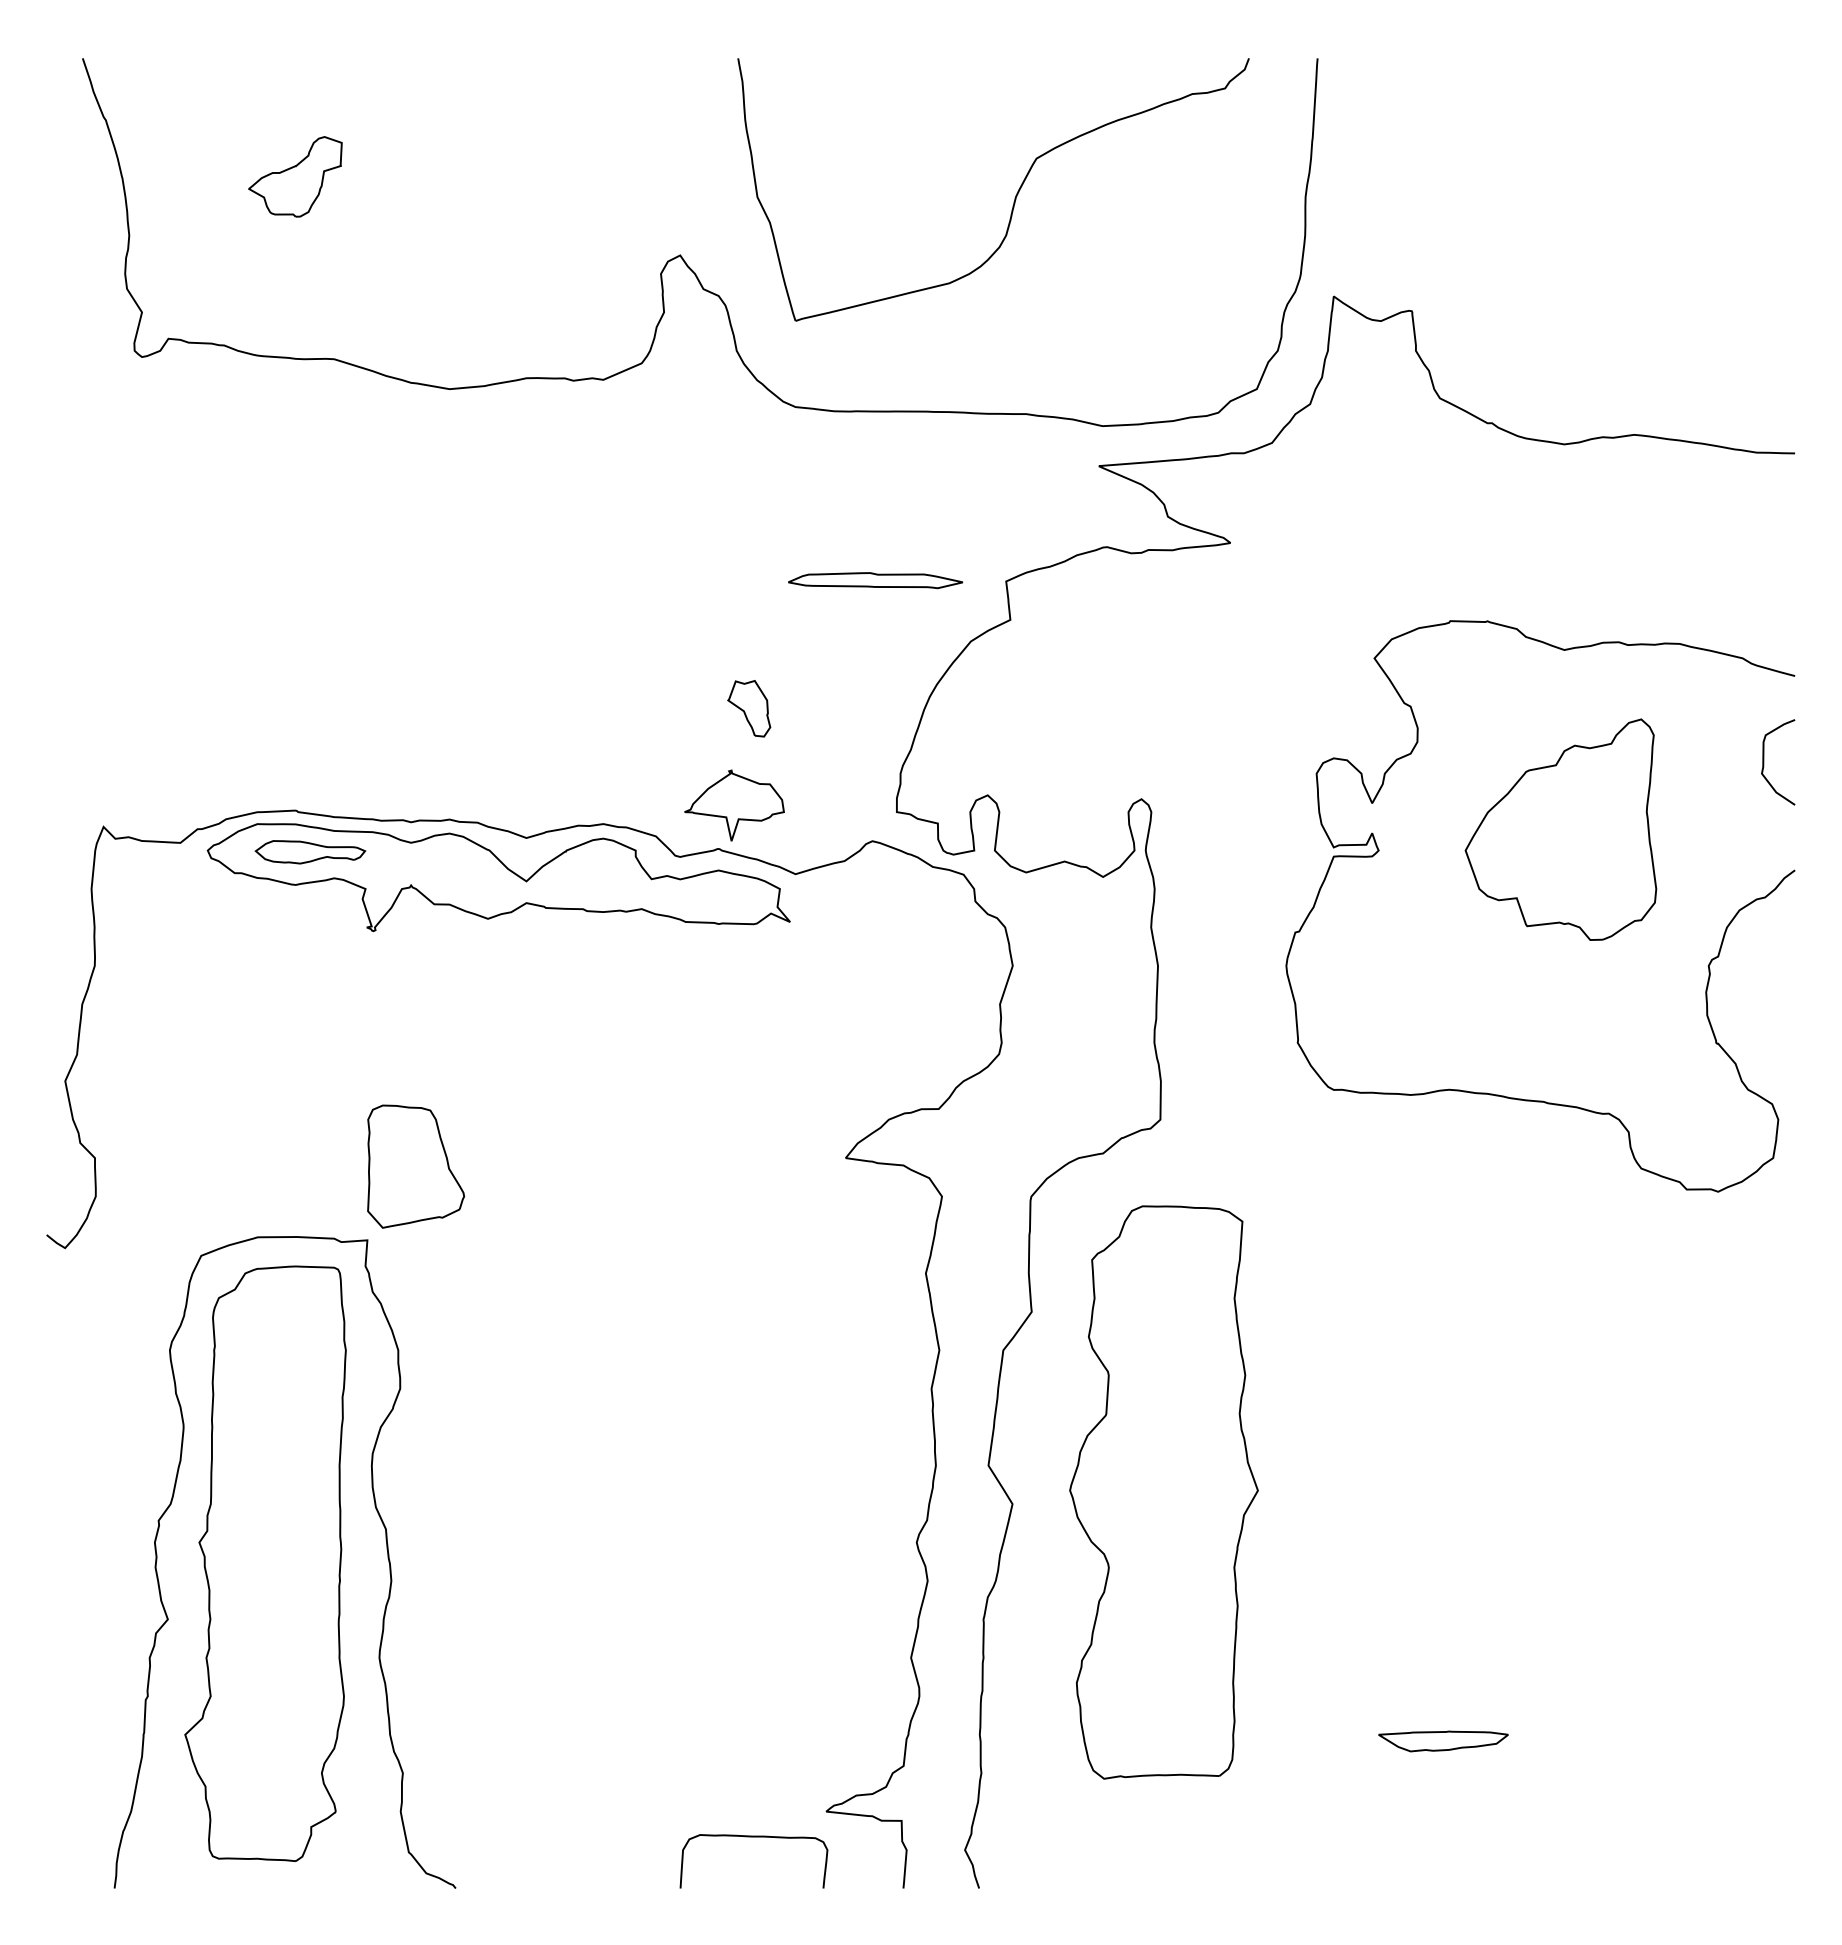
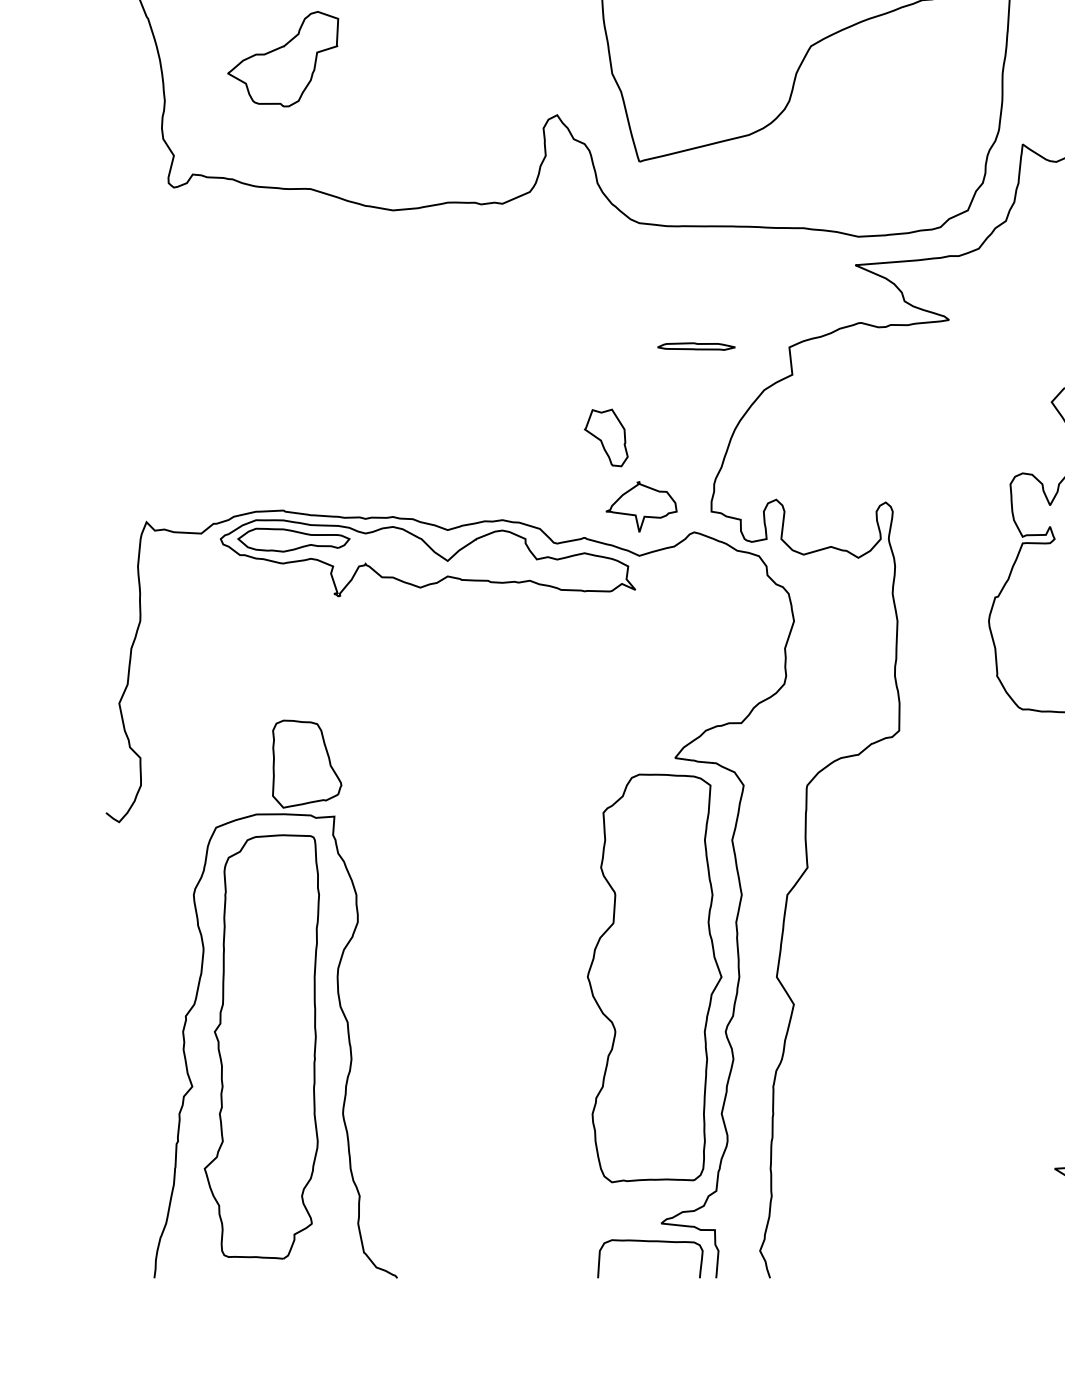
part: (295, 176) -> (283, 58), size x1.67
part: (875, 579) -> (696, 345), size x0.62
part: (749, 708) -> (606, 437), size x1.43
part: (734, 805) -> (641, 506), moved
part: (310, 852) -> (293, 540), size x1.43
part: (416, 1166) -> (307, 764), moved
part: (1163, 1492) -> (654, 978), moved
curve: (753, 1837) -> (650, 1241), moved

